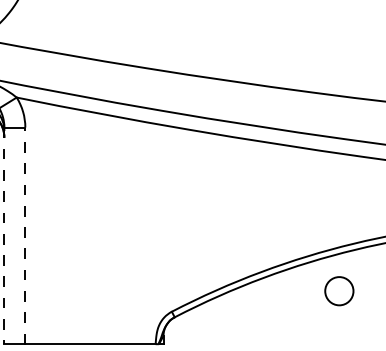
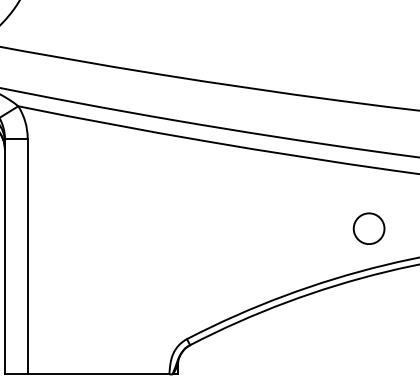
line: (25, 235) -> (27, 256), dashed -> solid
line: (4, 236) -> (5, 257), dashed -> solid
circle: (339, 291) -> (369, 229), moved

